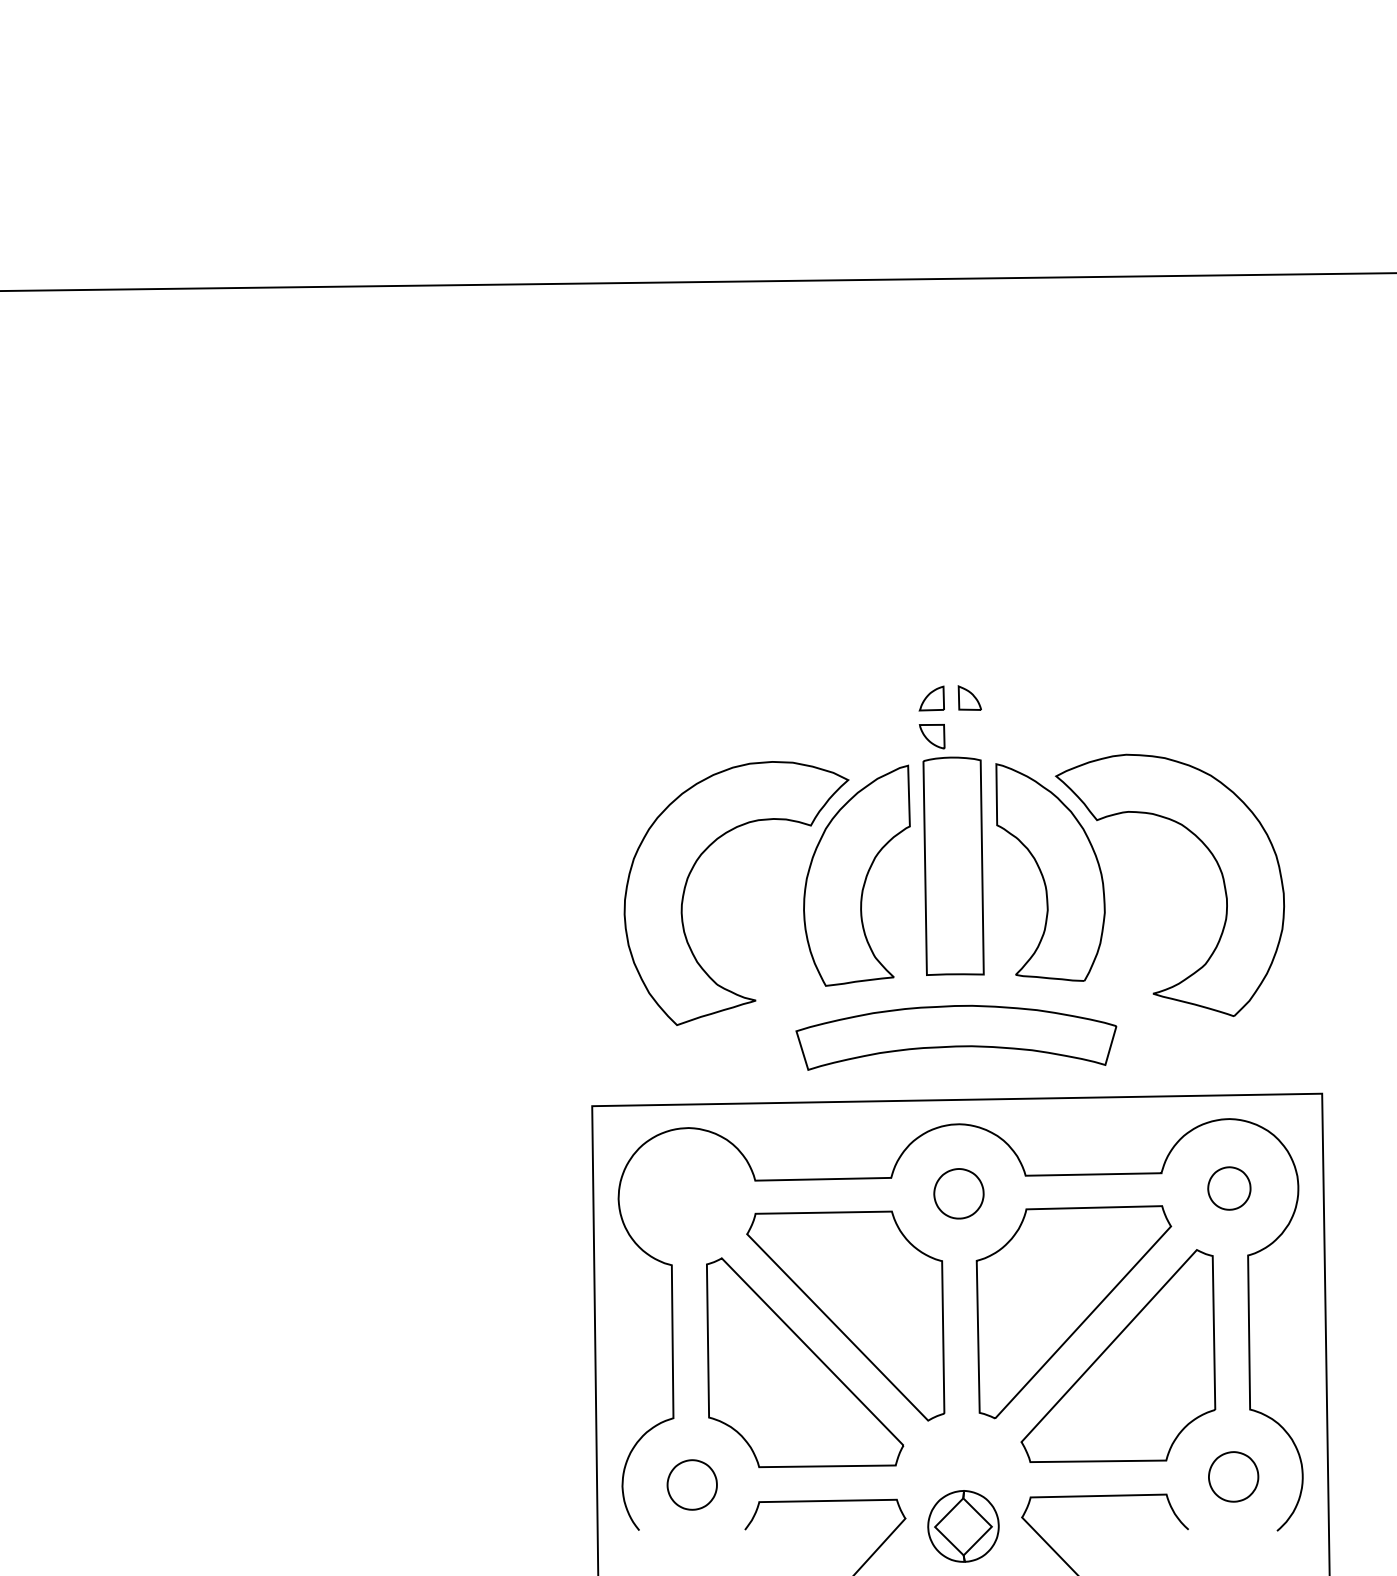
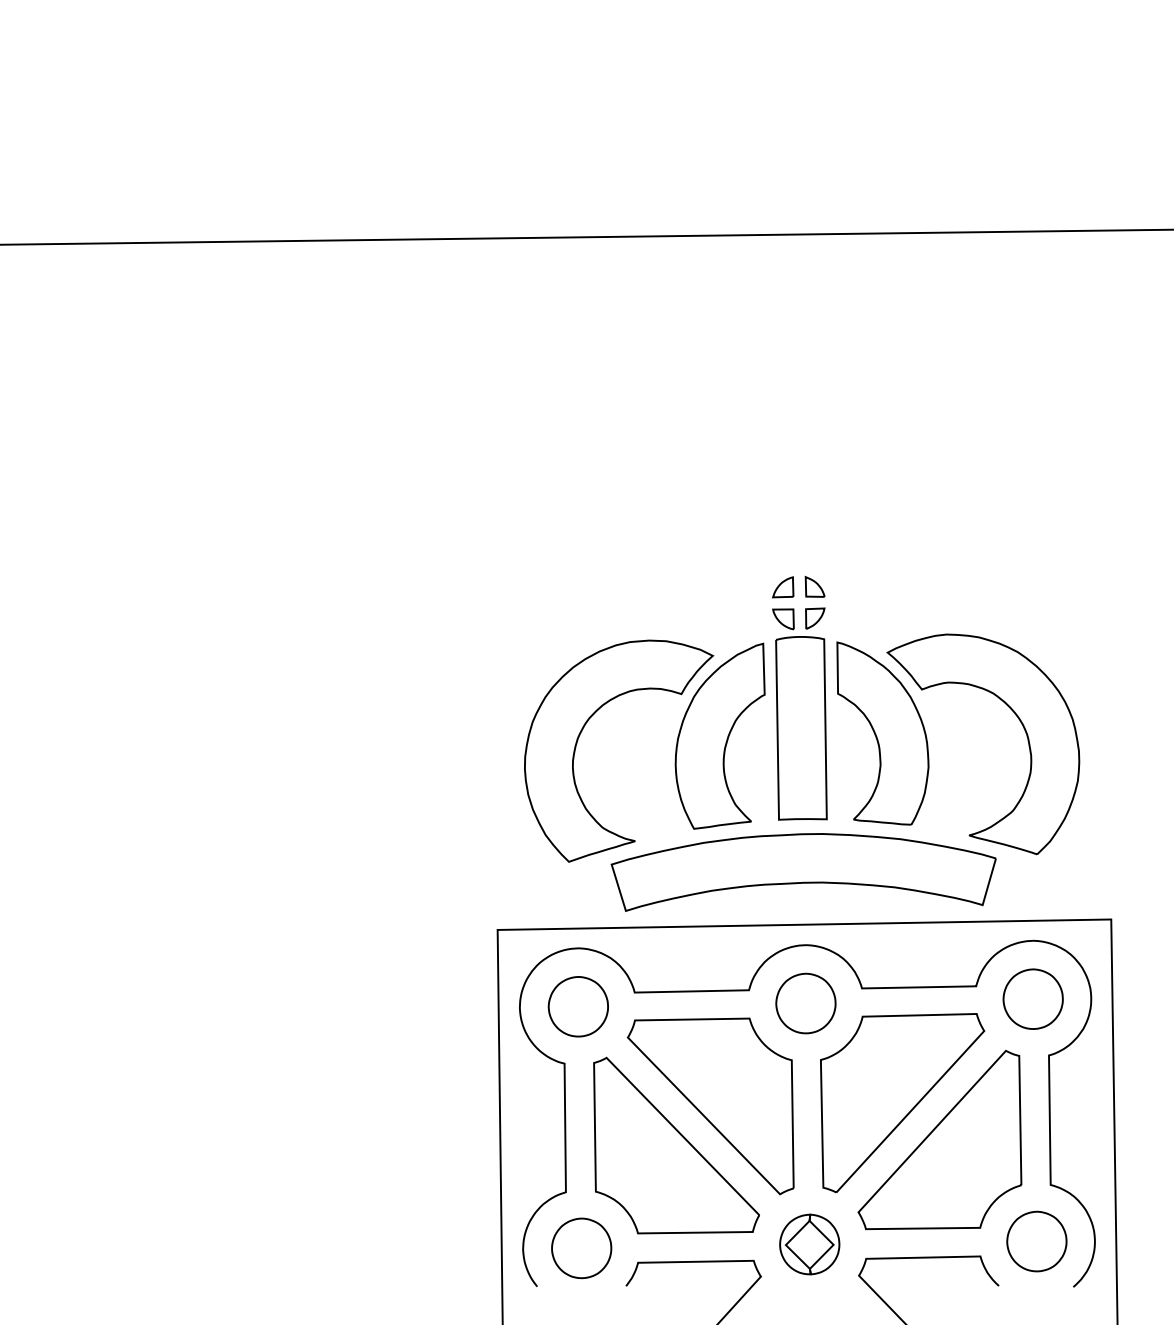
part: (969, 735) -> (814, 618), added
part: (956, 1037) -> (803, 872), size x1.43
part: (1229, 1188) -> (1033, 999), size x1.67
part: (958, 1193) -> (805, 1003), size x1.43
part: (688, 1197) -> (578, 1006), added
part: (1233, 1476) -> (1036, 1241), size x1.43
part: (692, 1484) -> (581, 1247), size x1.43
part: (963, 1526) -> (809, 1244), moved

